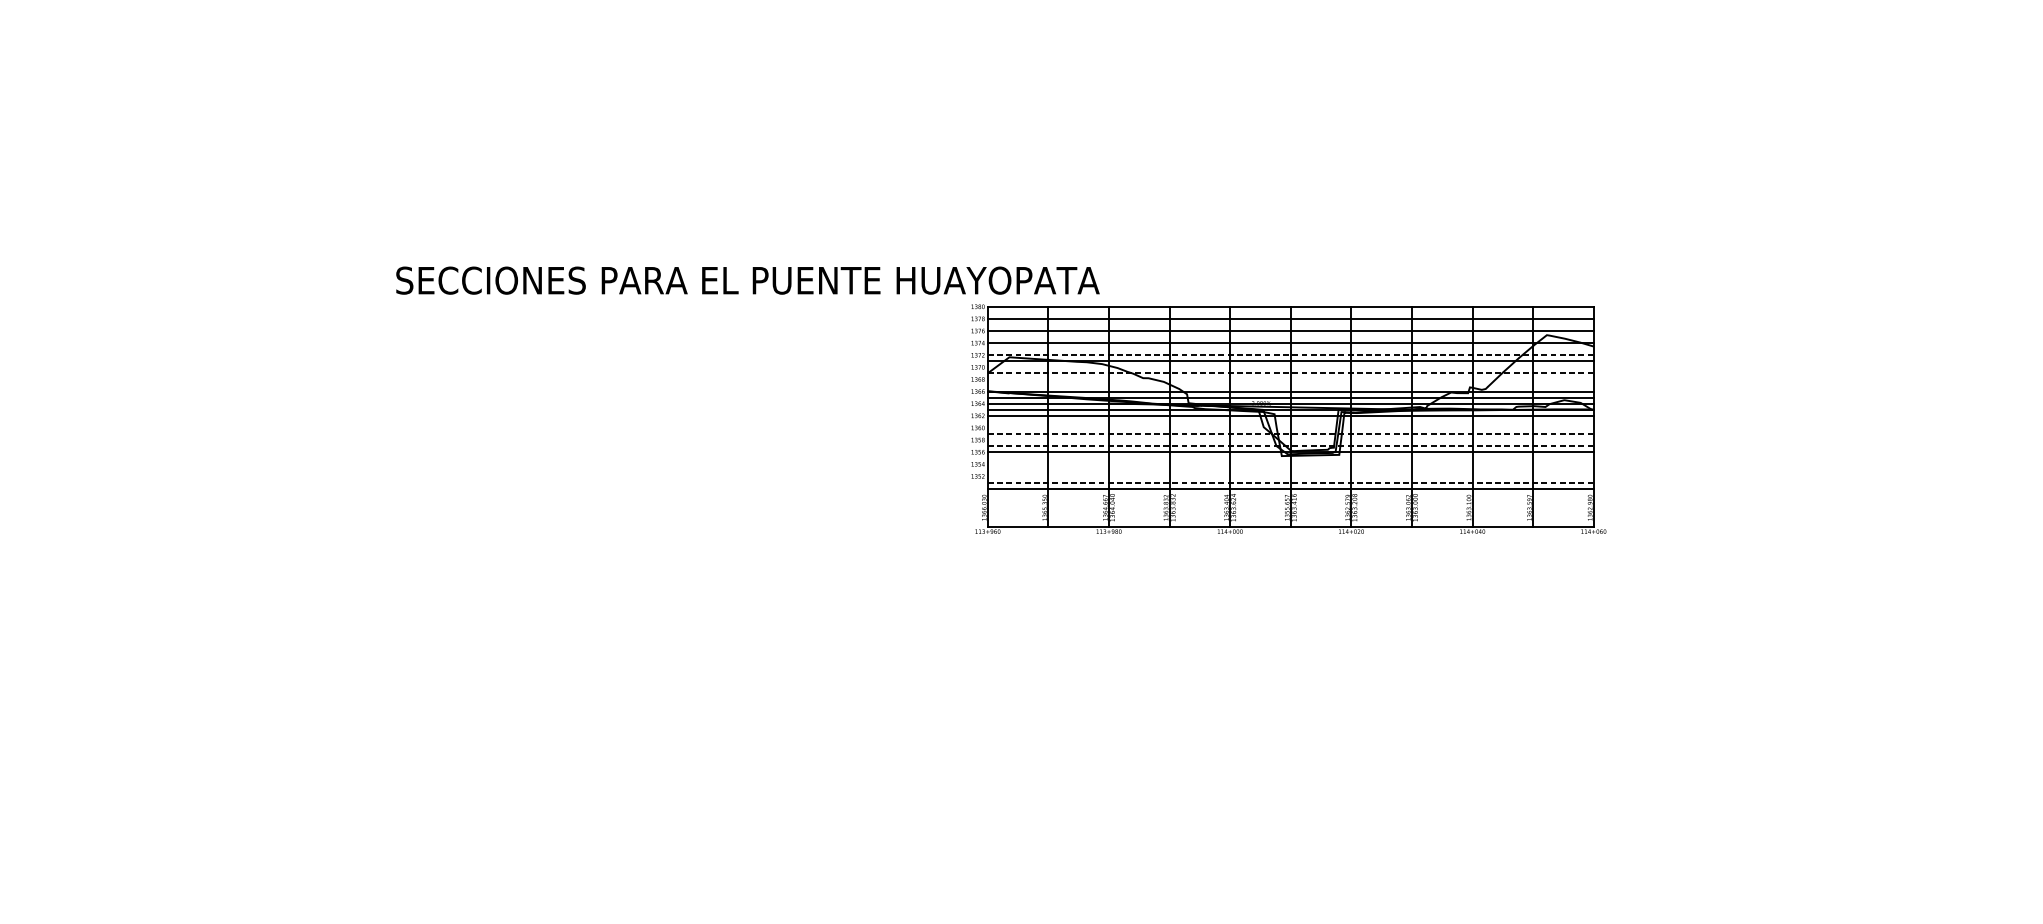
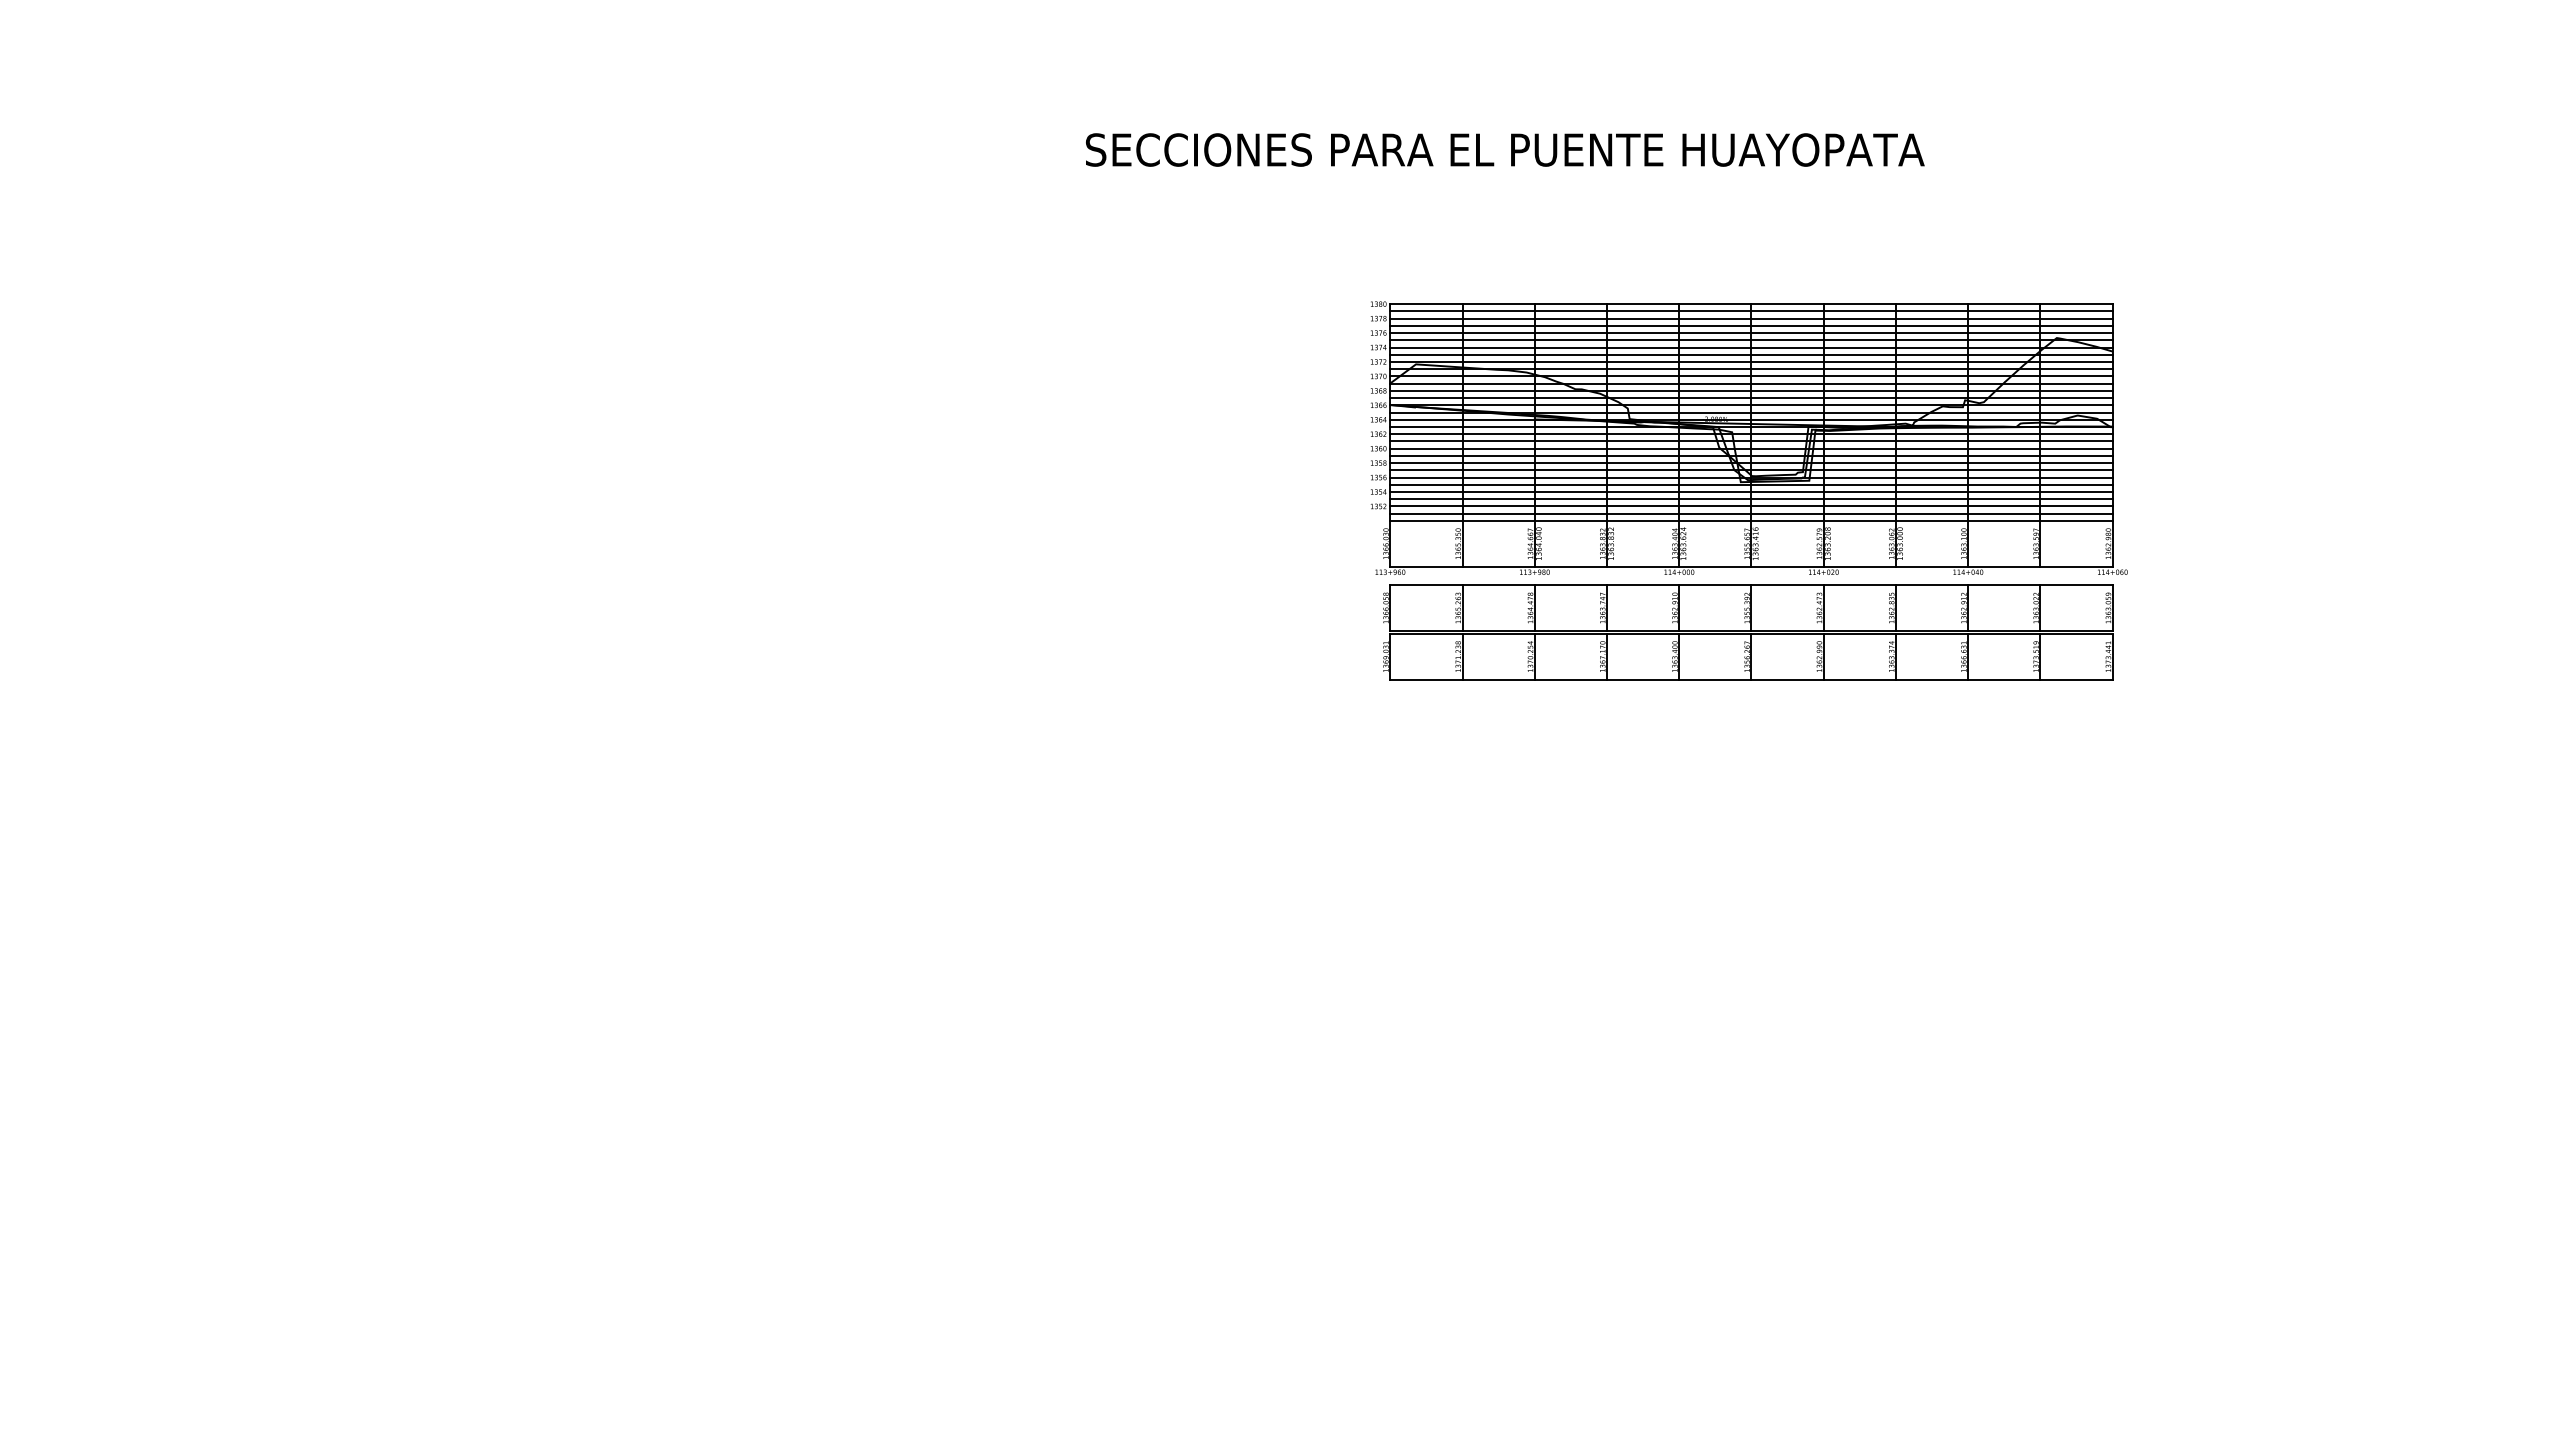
text: (748, 280) -> (1505, 149), moved
line: (1290, 312) -> (1751, 311), added
line: (1290, 324) -> (1751, 325), added
line: (1290, 337) -> (1751, 340), added
line: (1290, 348) -> (1751, 354), added
line: (1290, 354) -> (1751, 361), dashed -> solid
line: (1290, 367) -> (1751, 376), added
line: (1290, 373) -> (1751, 383), dashed -> solid
line: (1290, 379) -> (1751, 390), added
line: (1290, 385) -> (1751, 398), added
line: (1290, 421) -> (1751, 441), added
line: (1290, 427) -> (1751, 448), added
line: (1290, 433) -> (1751, 455), dashed -> solid
line: (1290, 440) -> (1751, 463), added
line: (1290, 446) -> (1751, 470), dashed -> solid
line: (1290, 458) -> (1751, 484), added
line: (1290, 464) -> (1751, 492), added
line: (1290, 470) -> (1751, 499), added
line: (1290, 476) -> (1751, 506), added
line: (1290, 482) -> (1751, 513), dashed -> solid
part: (1288, 582) -> (1748, 632), added

